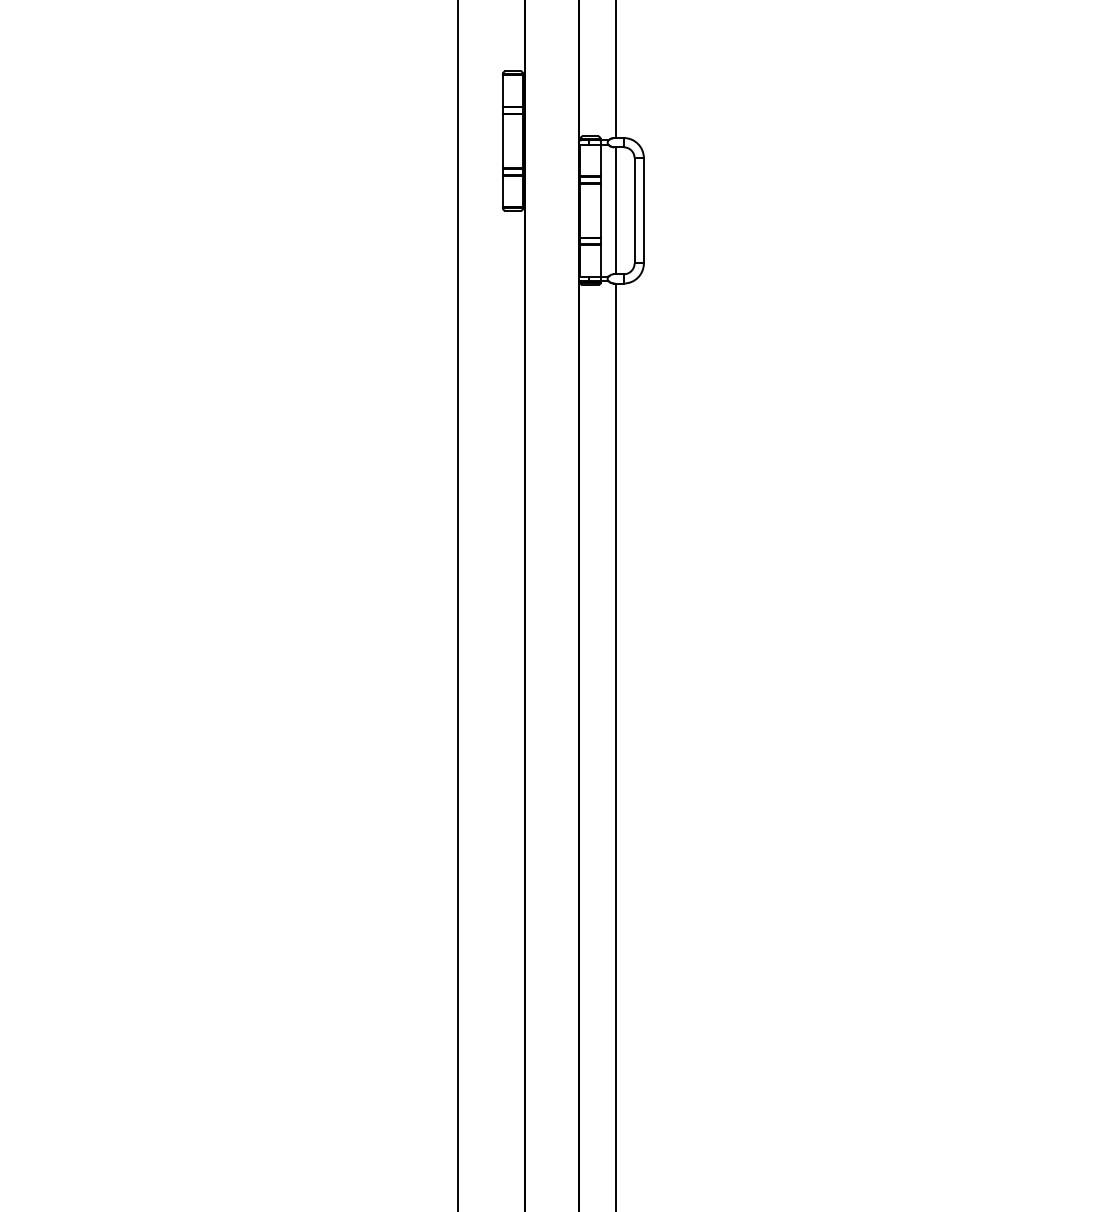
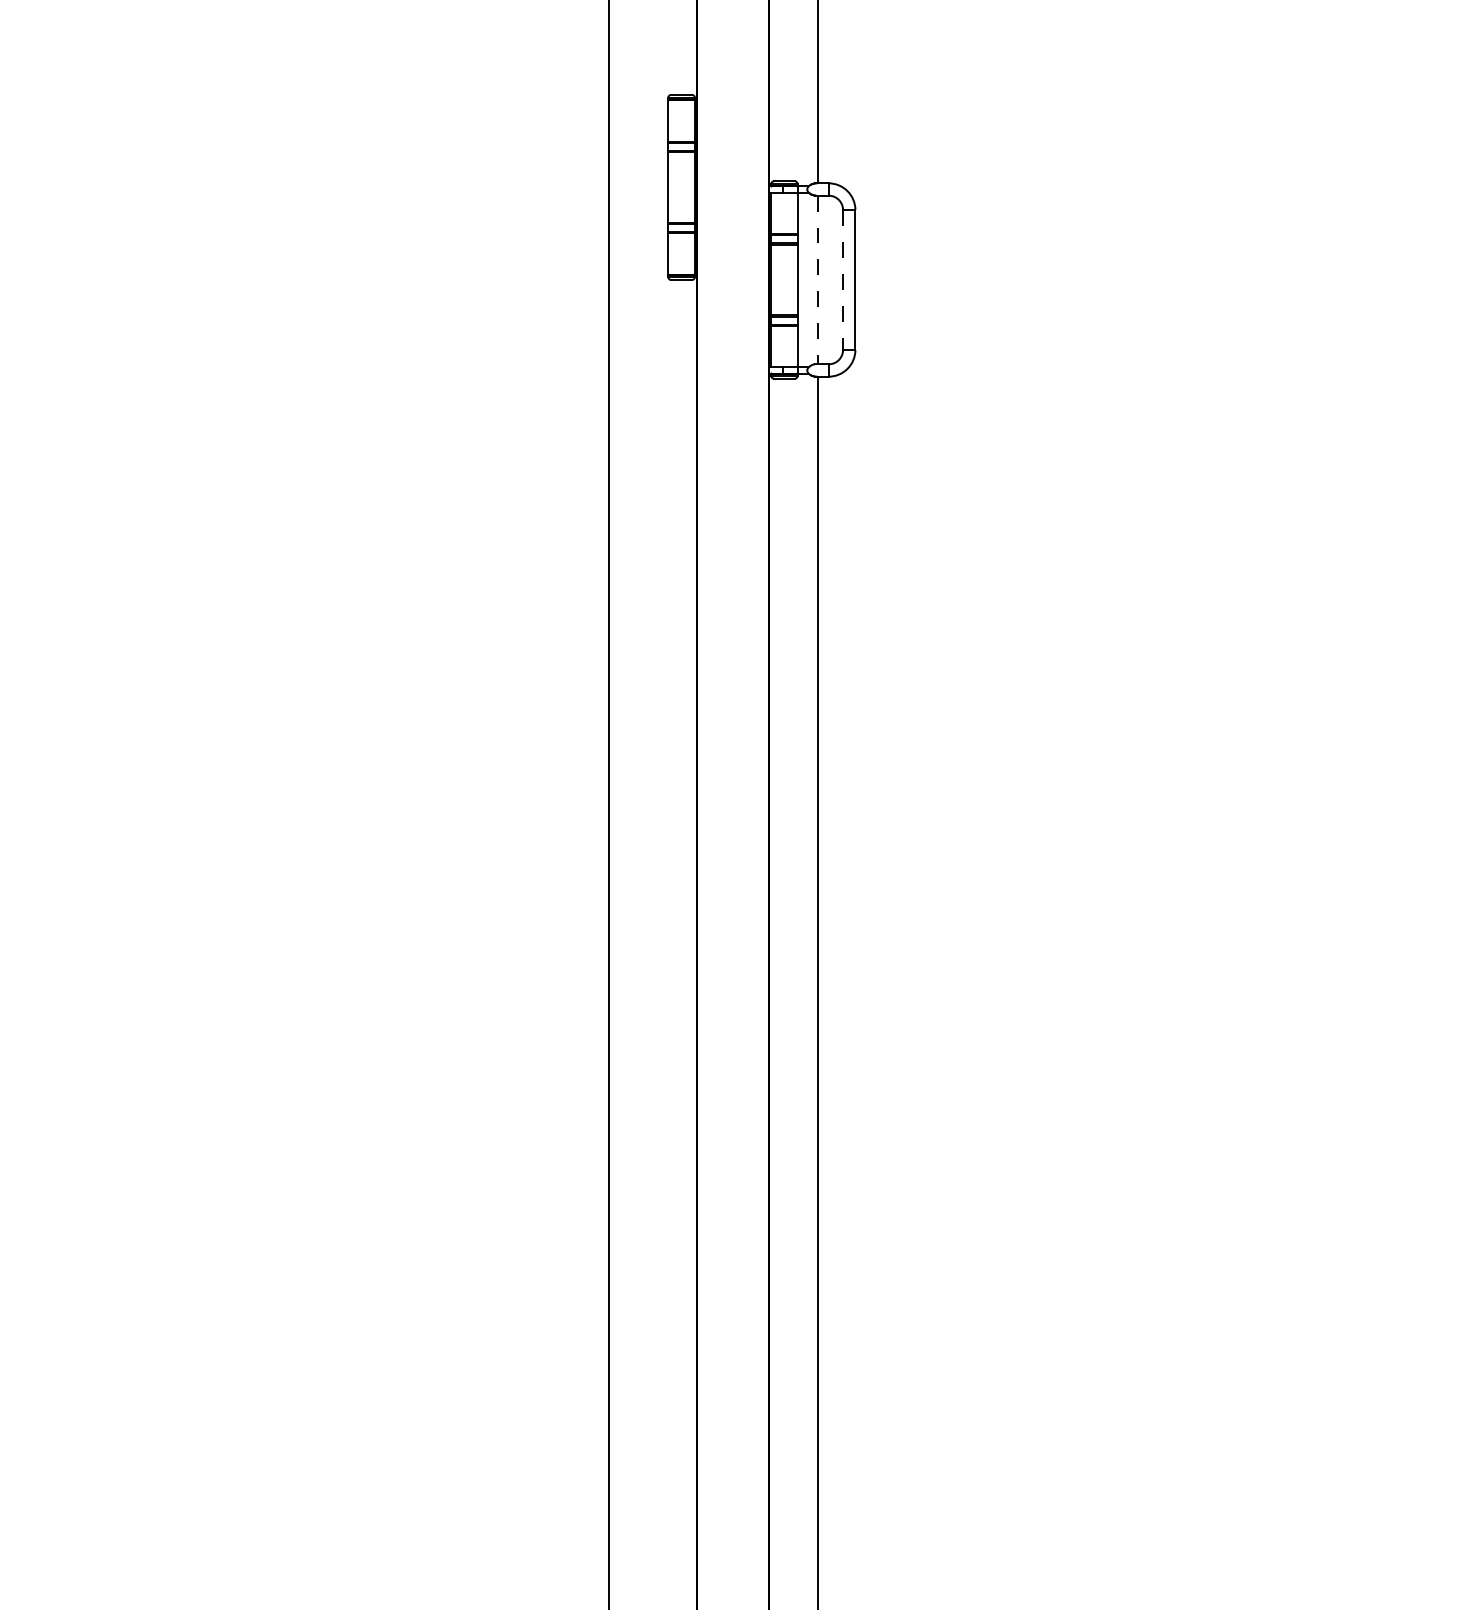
line: (634, 210) -> (842, 279), solid -> dashed
line: (616, 211) -> (819, 280), solid -> dashed

